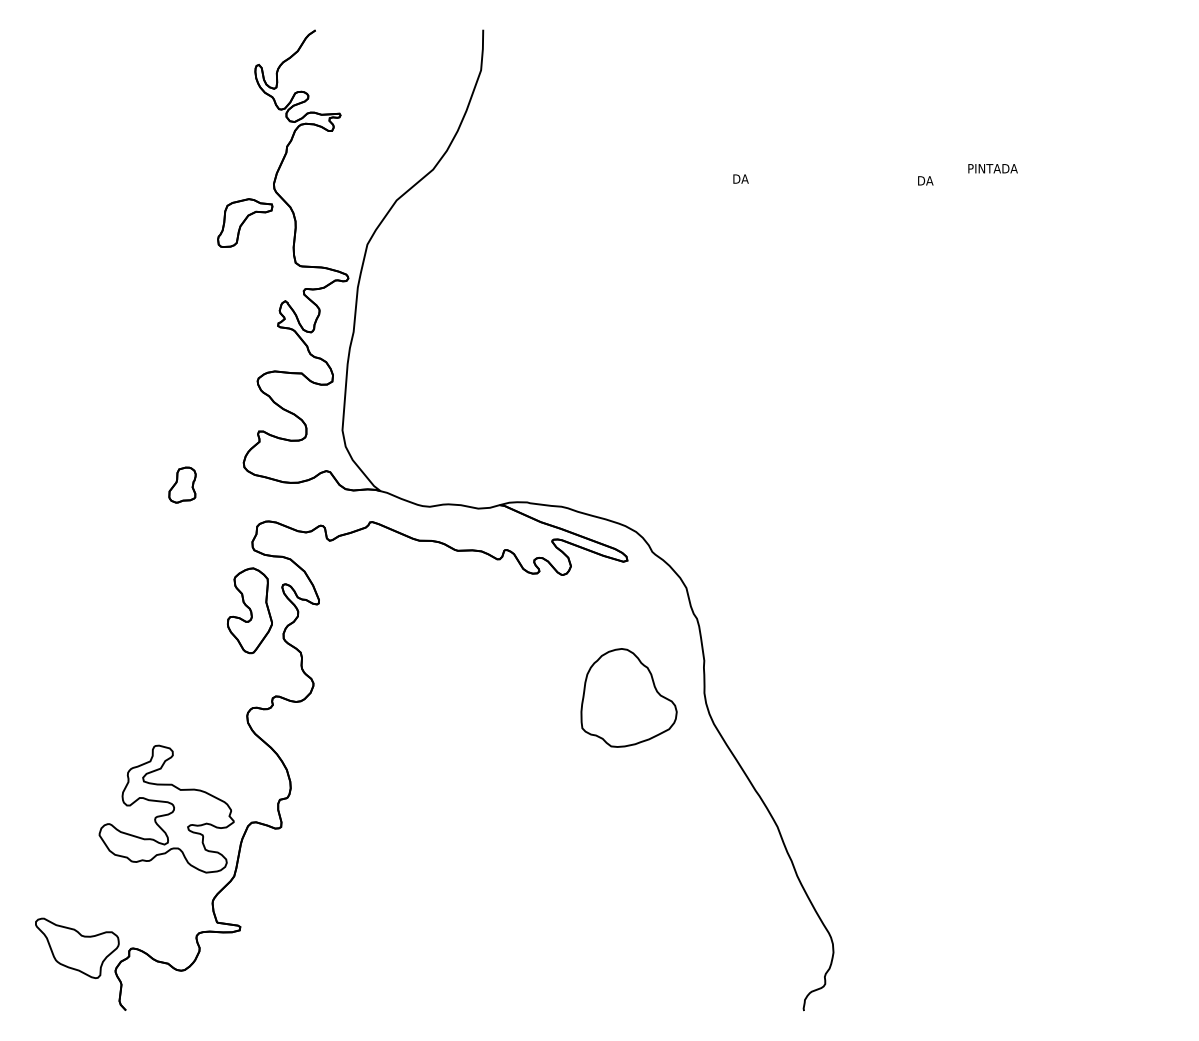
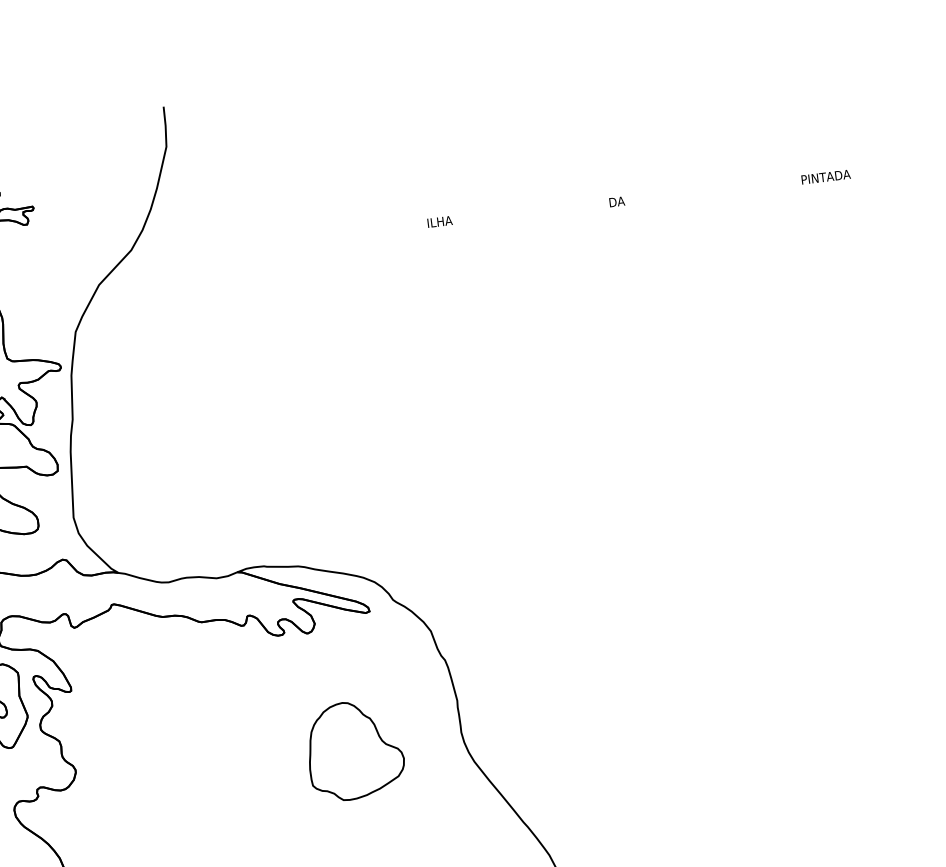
text: (992, 168) -> (825, 176), moved
text: (746, 178) -> (440, 221), DA -> ILHA
part: (628, 697) -> (354, 749), moved

